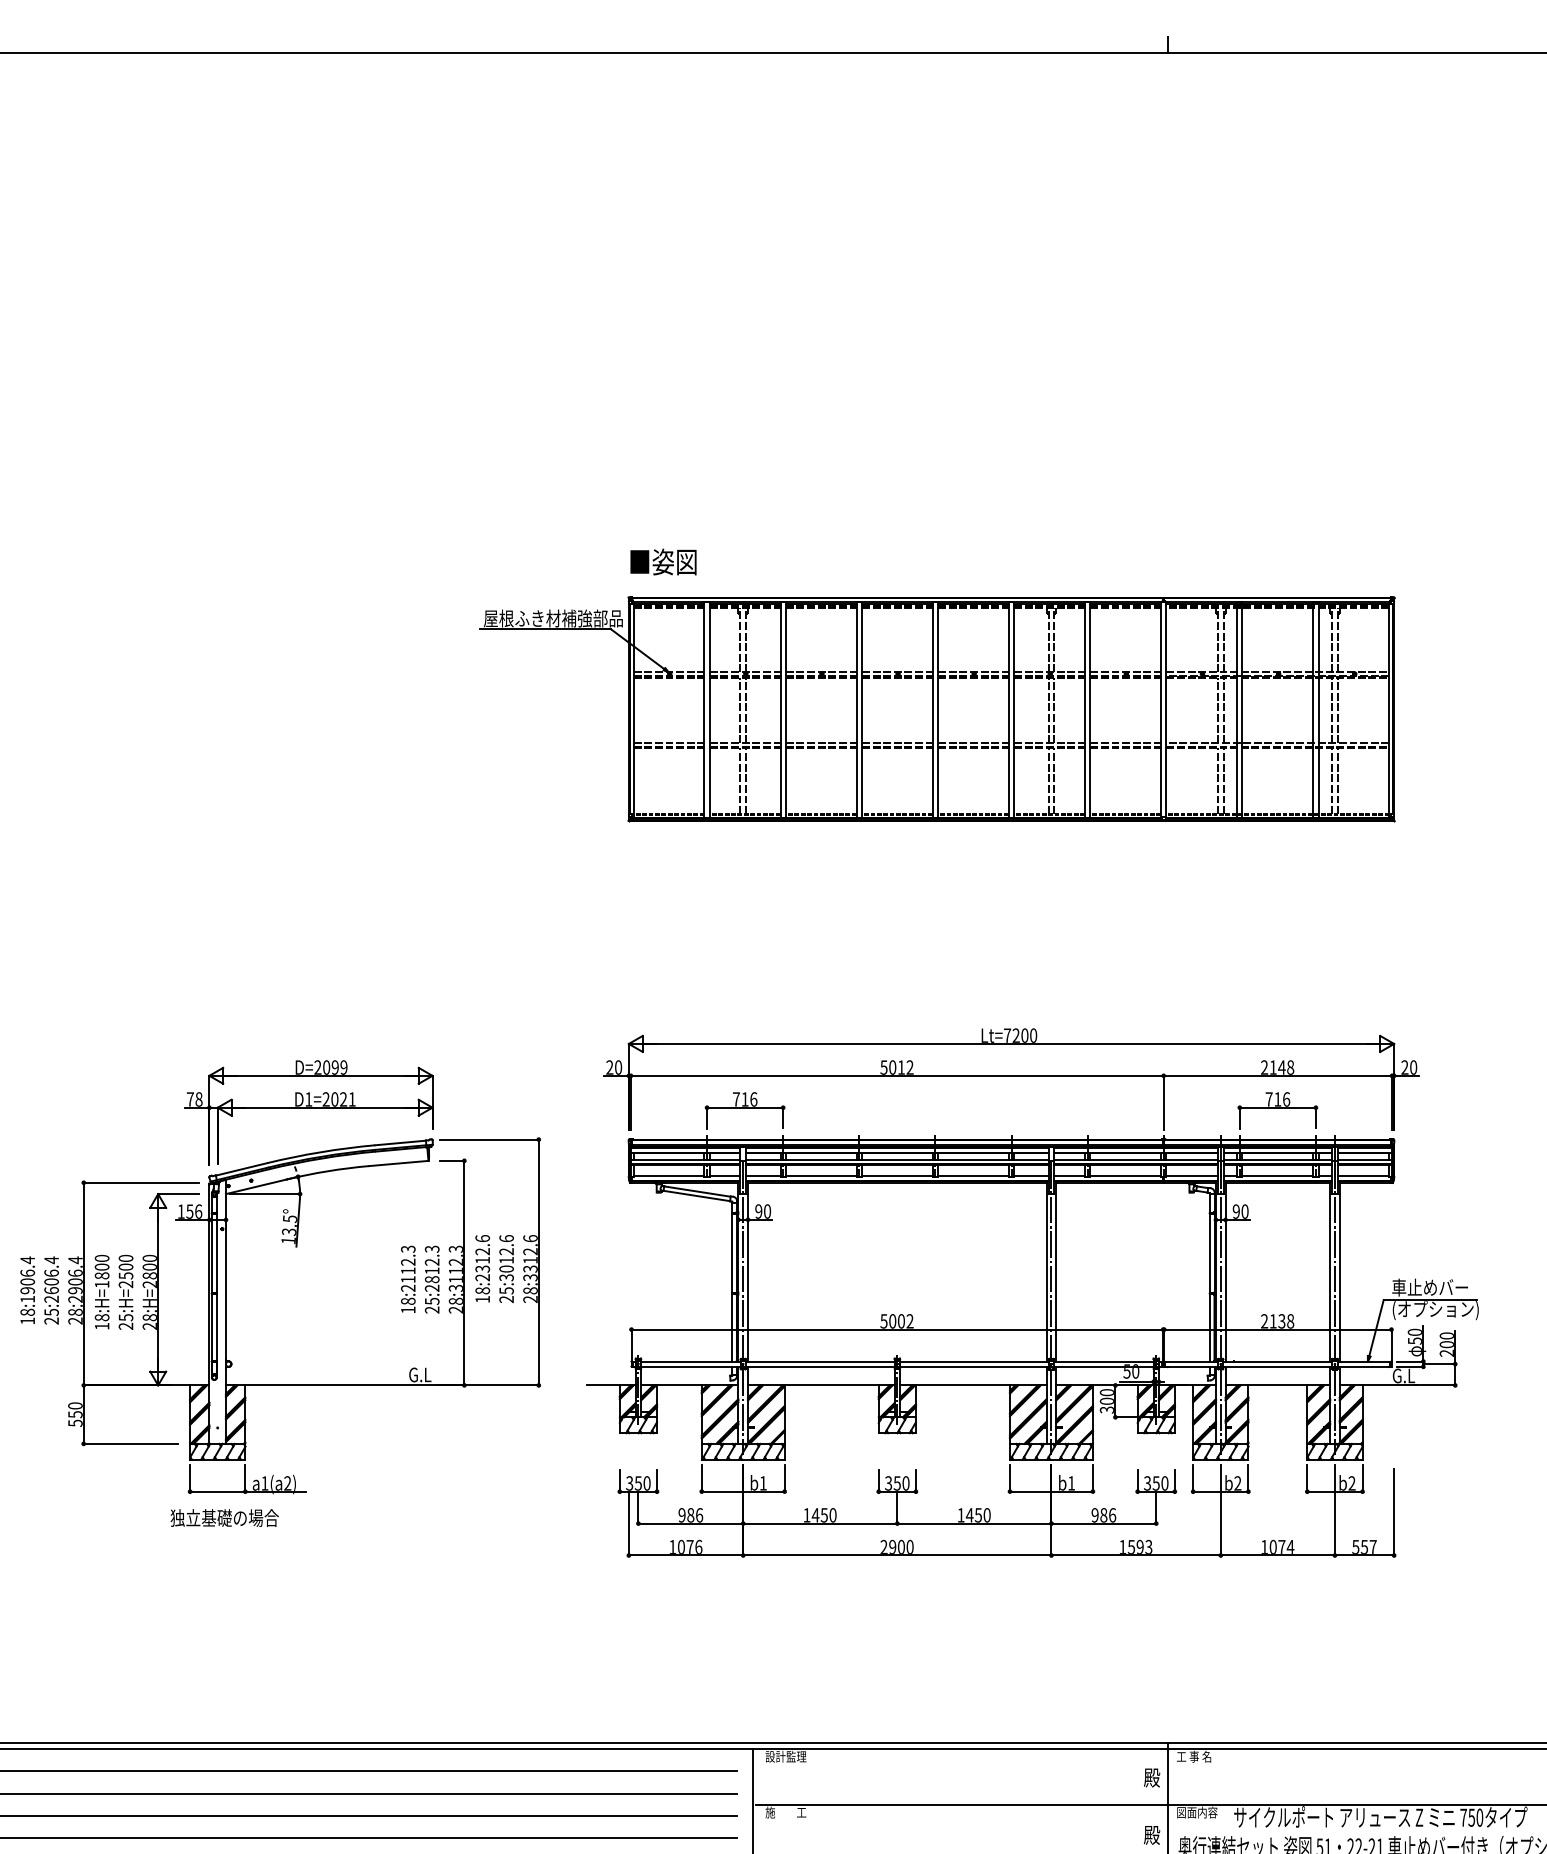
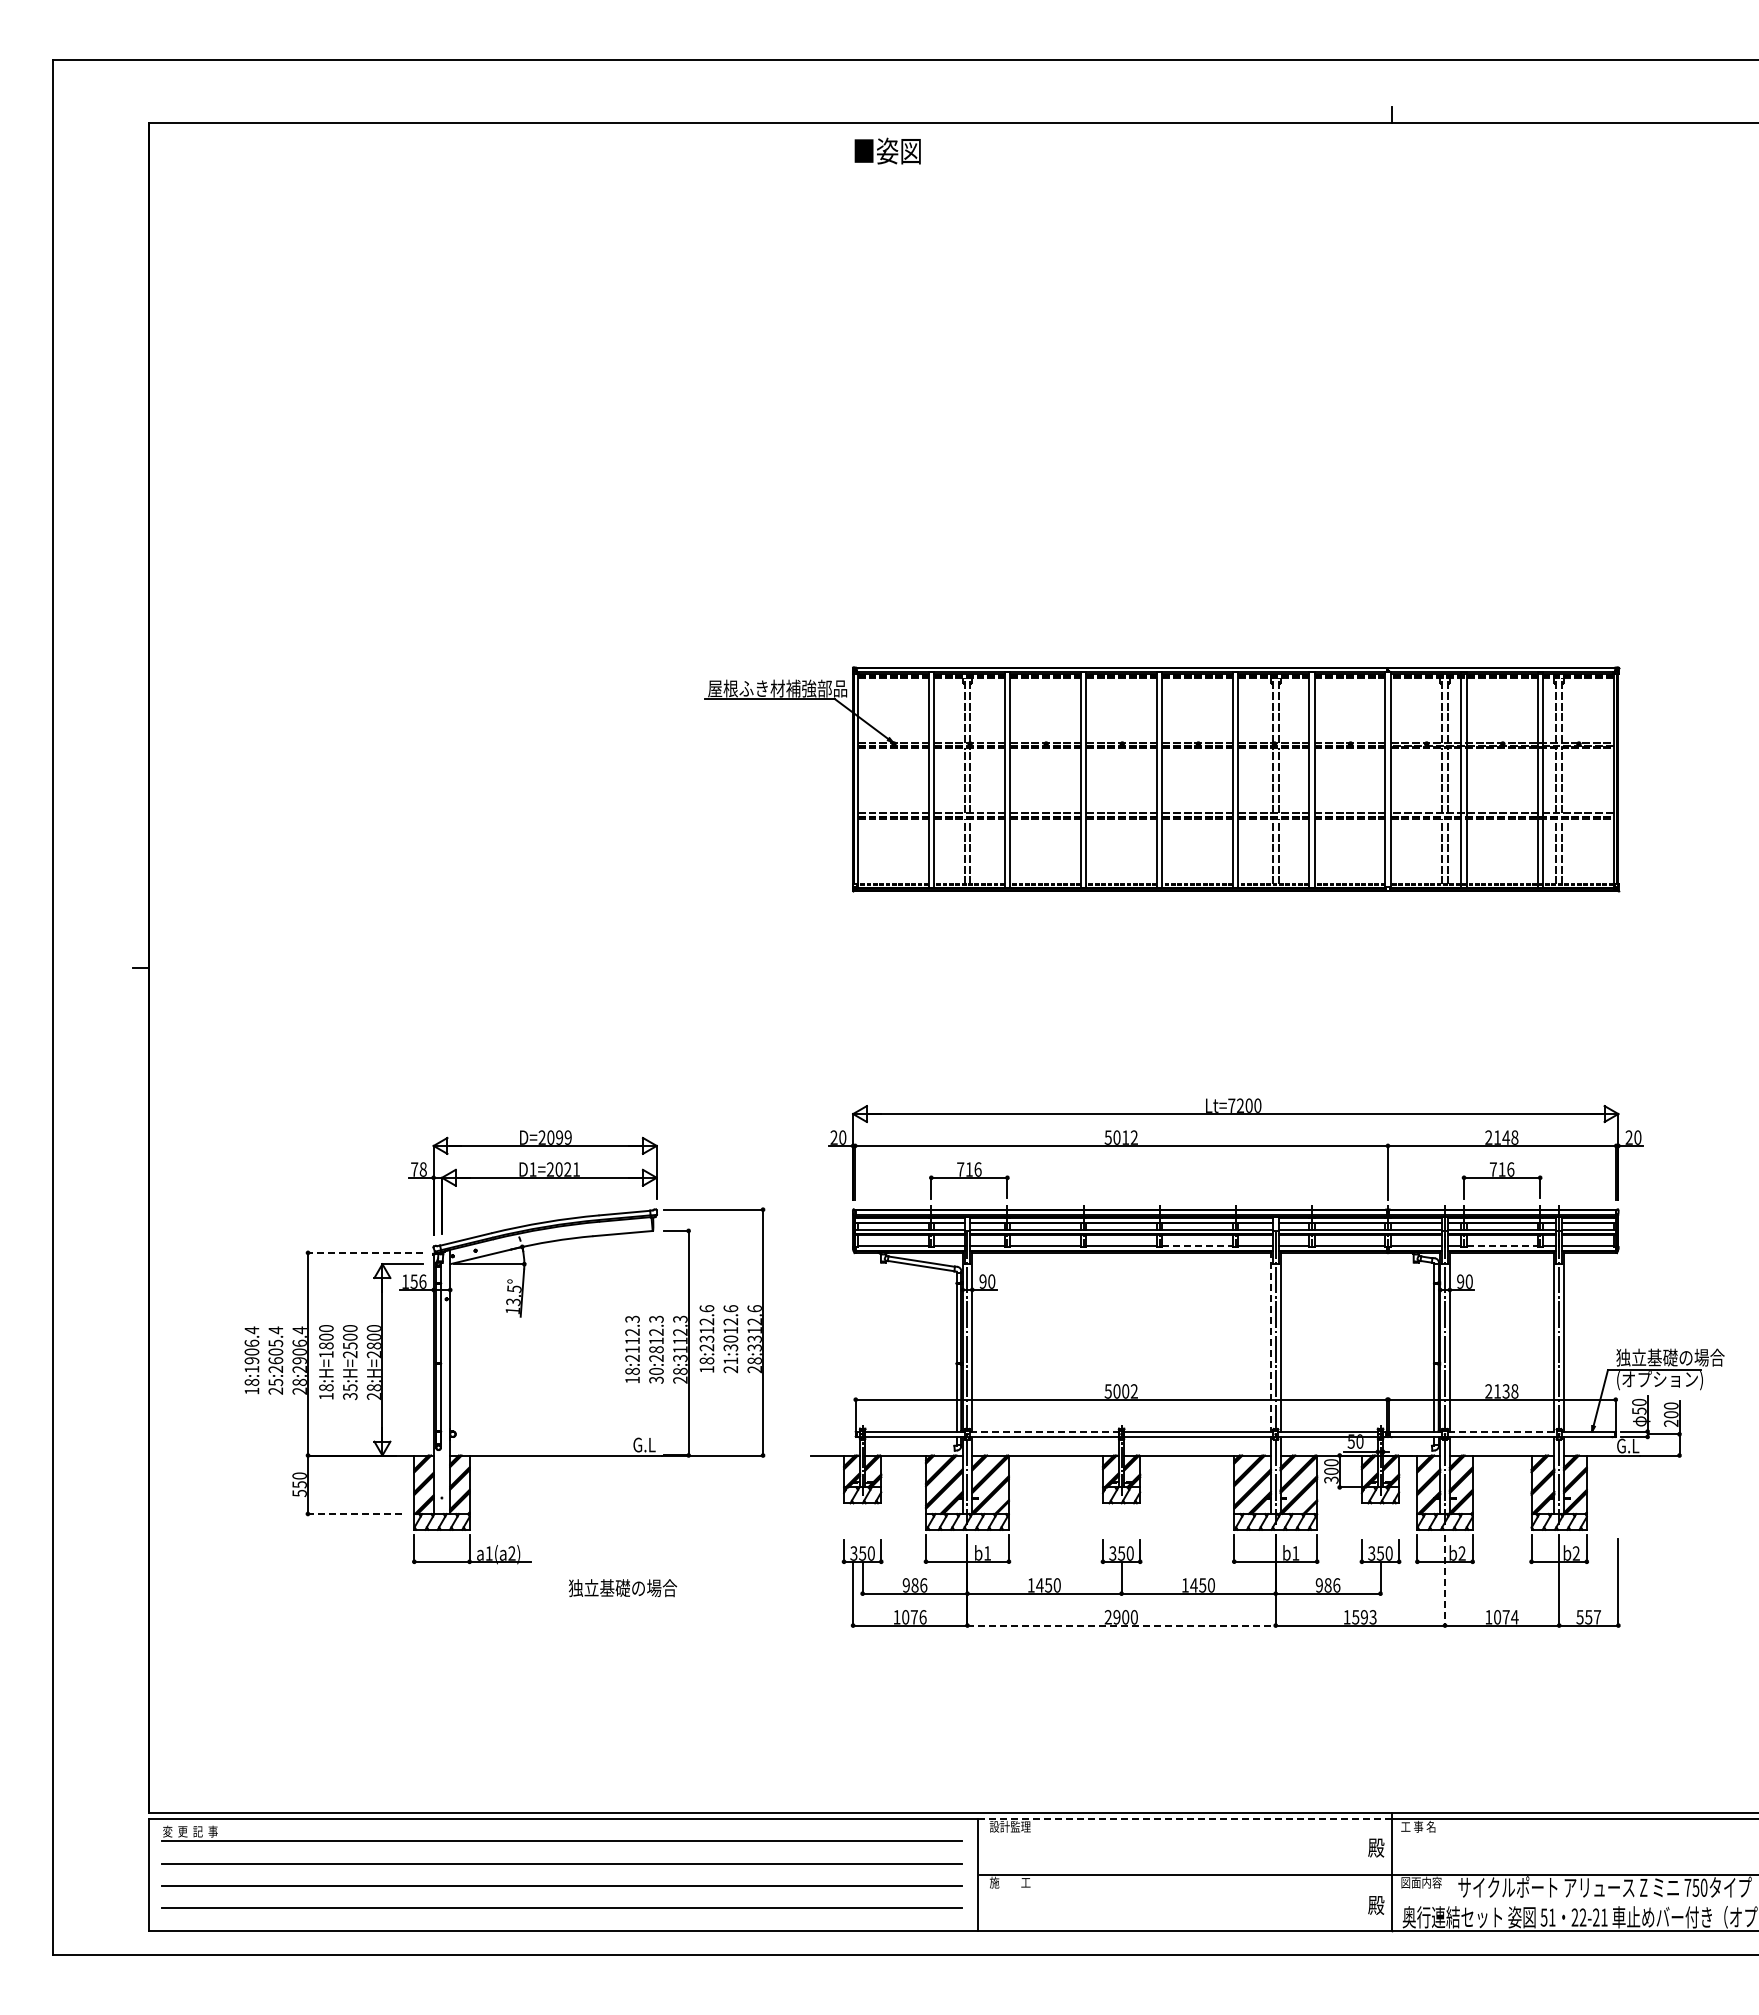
text: (663, 561) -> (887, 150), moved
line: (974, 1176) -> (1198, 1246), solid -> dashed
line: (1278, 1176) -> (1502, 1246), solid -> dashed
line: (141, 1182) -> (365, 1252), solid -> dashed
line: (1046, 1271) -> (1270, 1341), solid -> dashed
text: (51, 1273) -> (275, 1343), 25:2606.4 -> 25:2605.4
text: (1446, 1287) -> (1670, 1357), 車止めバー -> 独立基礎の場合
text: (506, 1290) -> (730, 1360), 25:3012.6 -> 21:3012.6
text: (432, 1305) -> (656, 1375), 25:2812.3 -> 30:2812.3
text: (126, 1326) -> (350, 1396), 25:H=2500 -> 35:H=2500
line: (821, 1361) -> (1045, 1431), solid -> dashed
line: (1278, 1361) -> (1502, 1431), solid -> dashed
line: (130, 1443) -> (354, 1513), solid -> dashed
line: (1221, 1510) -> (1445, 1580), solid -> dashed
text: (225, 1518) -> (623, 1588), moved
line: (898, 1555) -> (1122, 1625), solid -> dashed
line: (960, 1749) -> (1184, 1819), solid -> dashed

